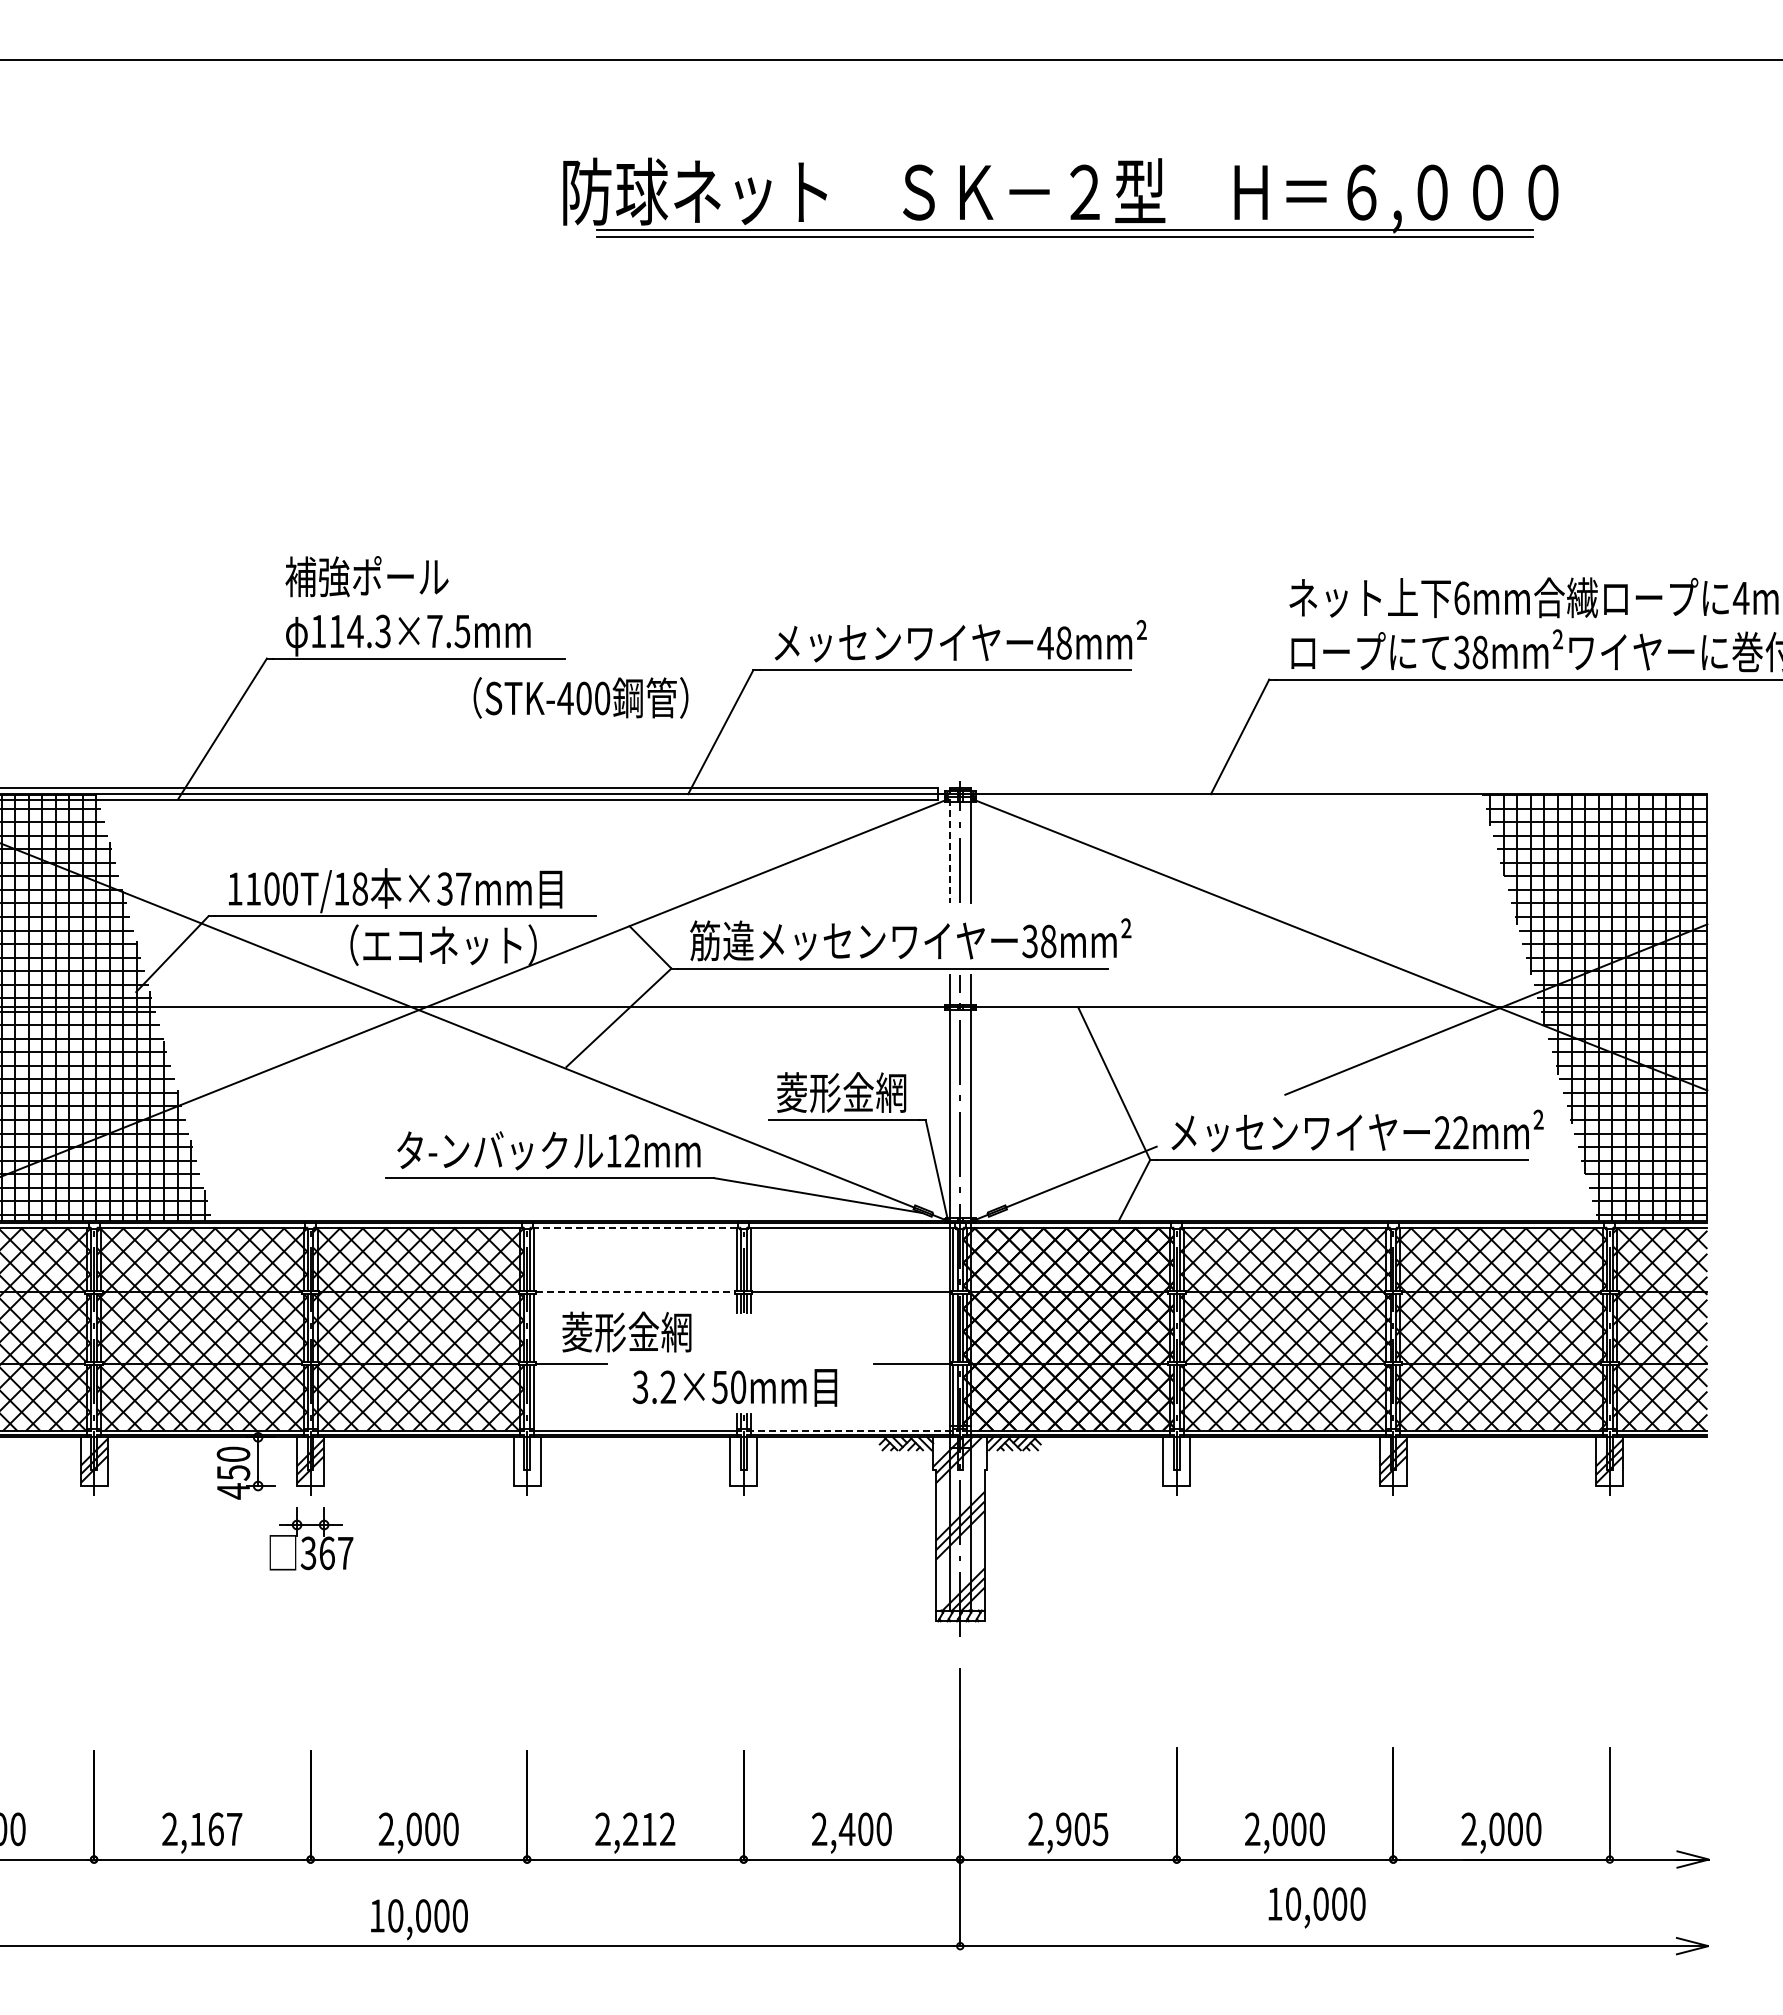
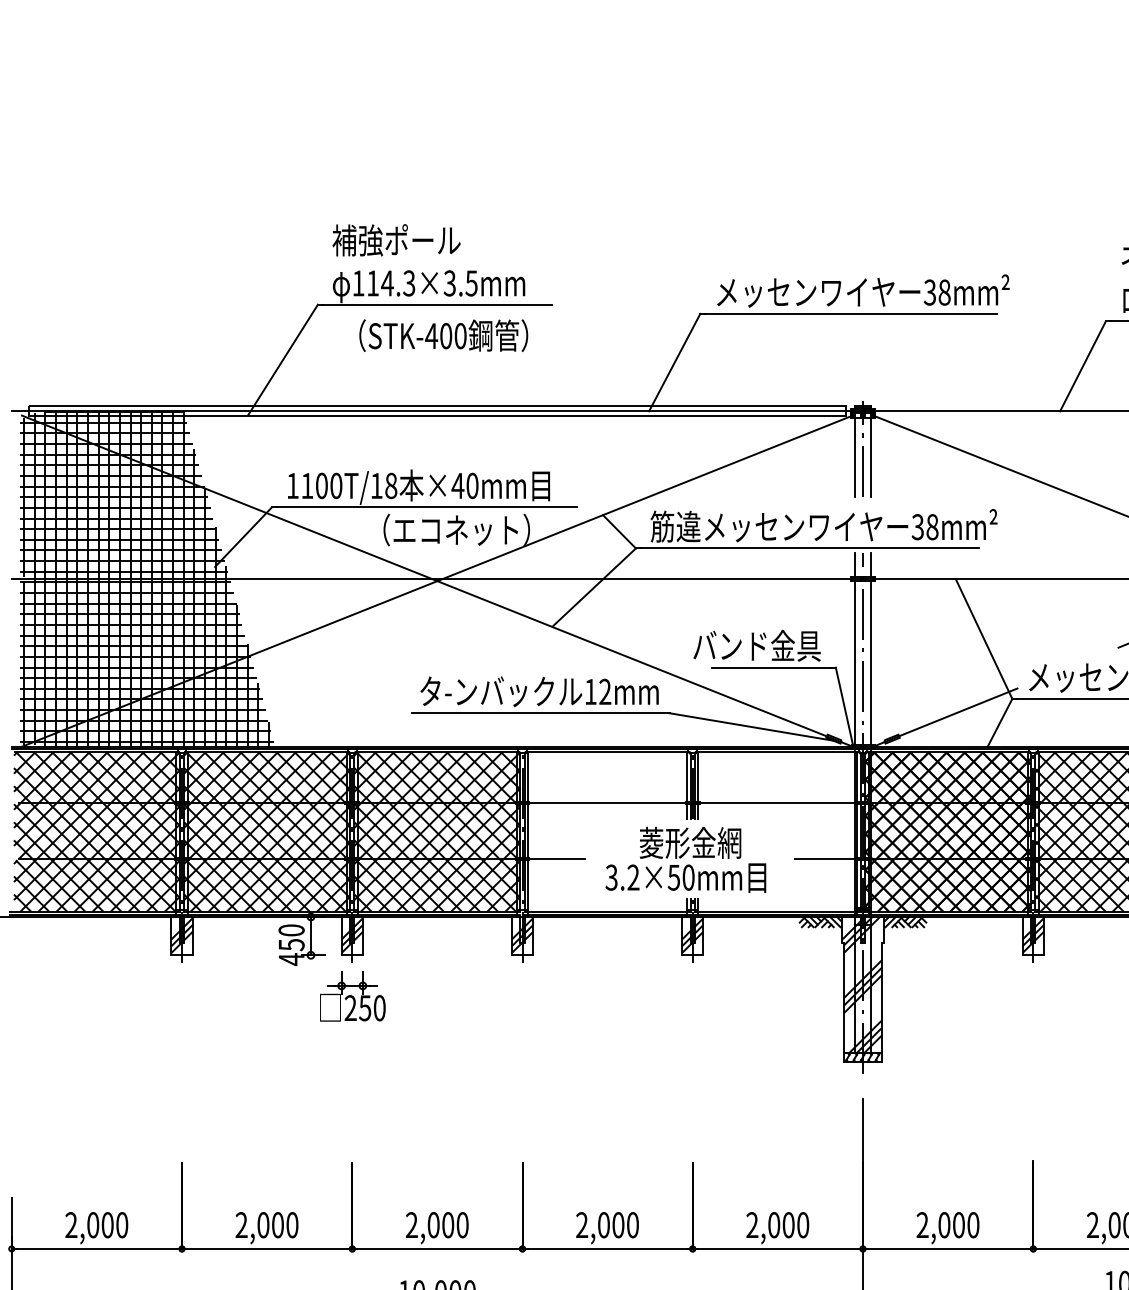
text: (434, 631) -> (449, 283), 114.3×7.5mm -> 114.3×3.5mm
text: (1045, 642) -> (930, 292), 48mm² -> 38mm²
text: (580, 697) -> (443, 335), moved
line: (949, 845) -> (854, 451), dashed -> solid
text: (453, 888) -> (464, 485), ×37mm -> ×40mm
text: (825, 1092) -> (757, 645), 菱形金網 -> バンド金具
line: (635, 1227) -> (607, 752), dashed -> solid
line: (635, 1292) -> (607, 803), dashed -> solid
text: (626, 1331) -> (690, 842), moved
line: (852, 1430) -> (778, 911), dashed -> solid
hatch: (526, 1460) -> (521, 935), added
hatch: (743, 1460) -> (692, 935), added
hatch: (1176, 1460) -> (1032, 935), added
text: (326, 1553) -> (364, 1008), 367 -> 250
text: (216, 1829) -> (278, 1225), 2,167 -> 2,000
text: (649, 1829) -> (618, 1225), 2,212 -> 2,000
text: (846, 1829) -> (773, 1225), 2,400 -> 2,000
text: (1082, 1829) -> (959, 1225), 2,905 -> 2,000

